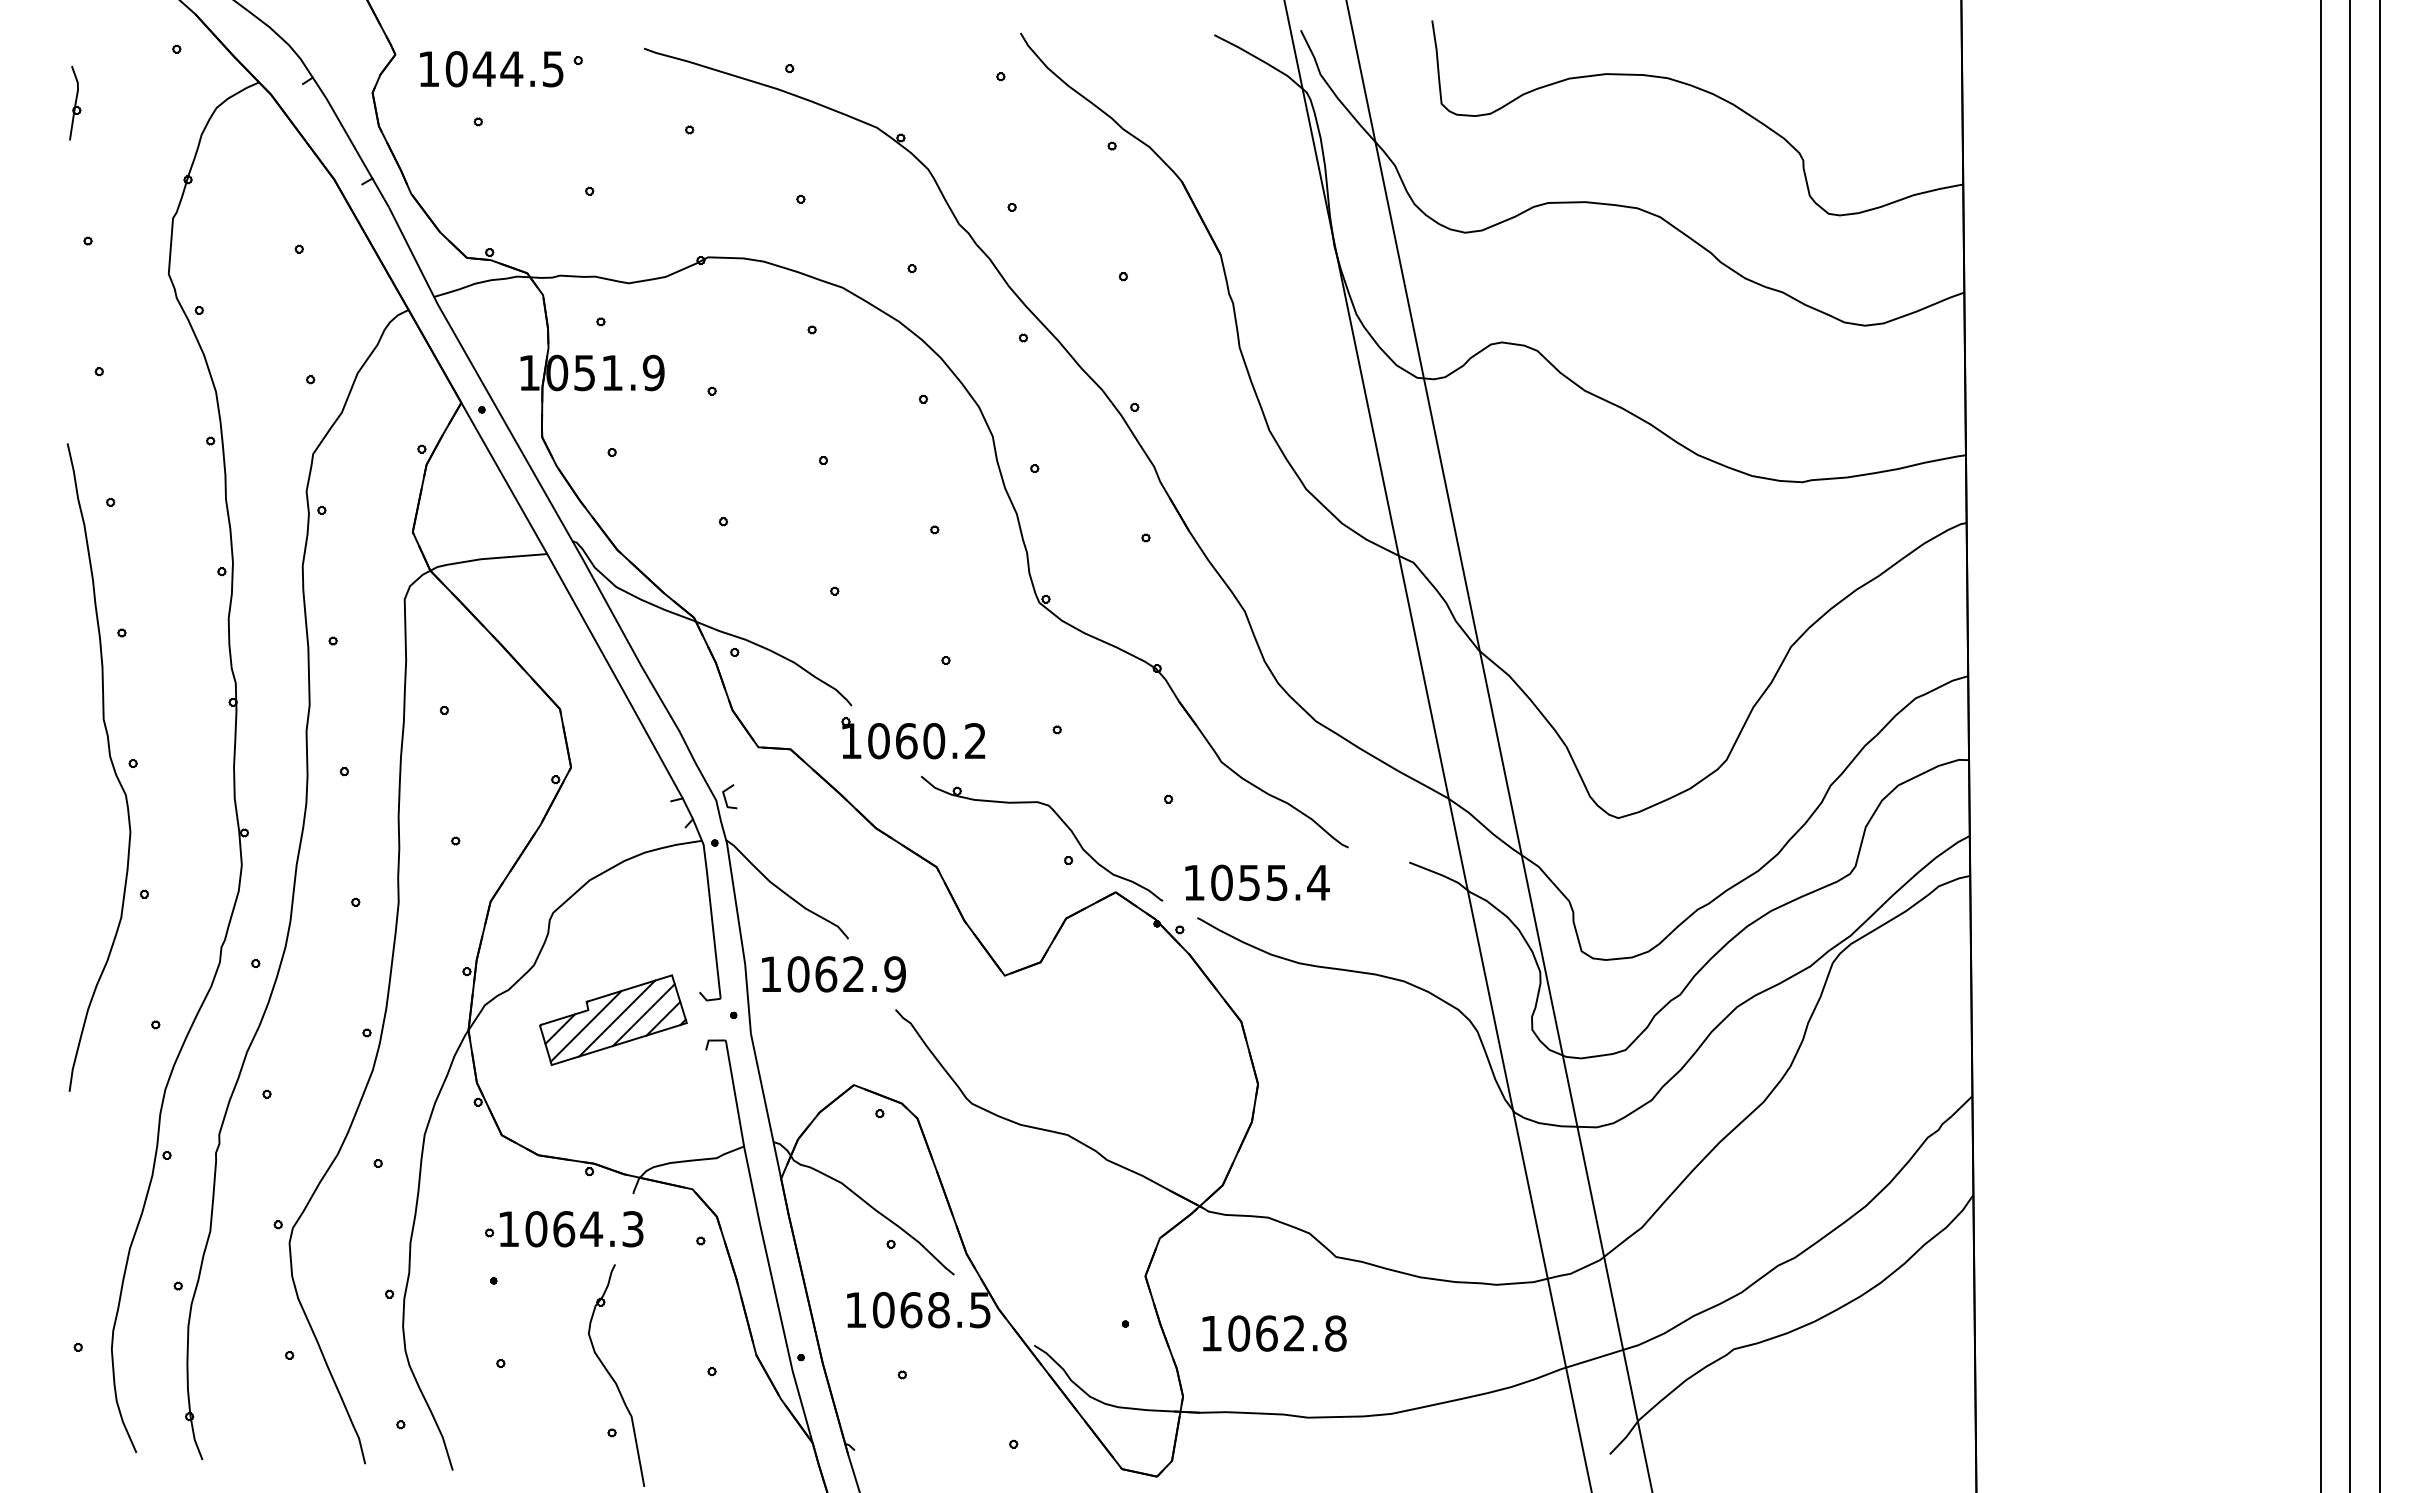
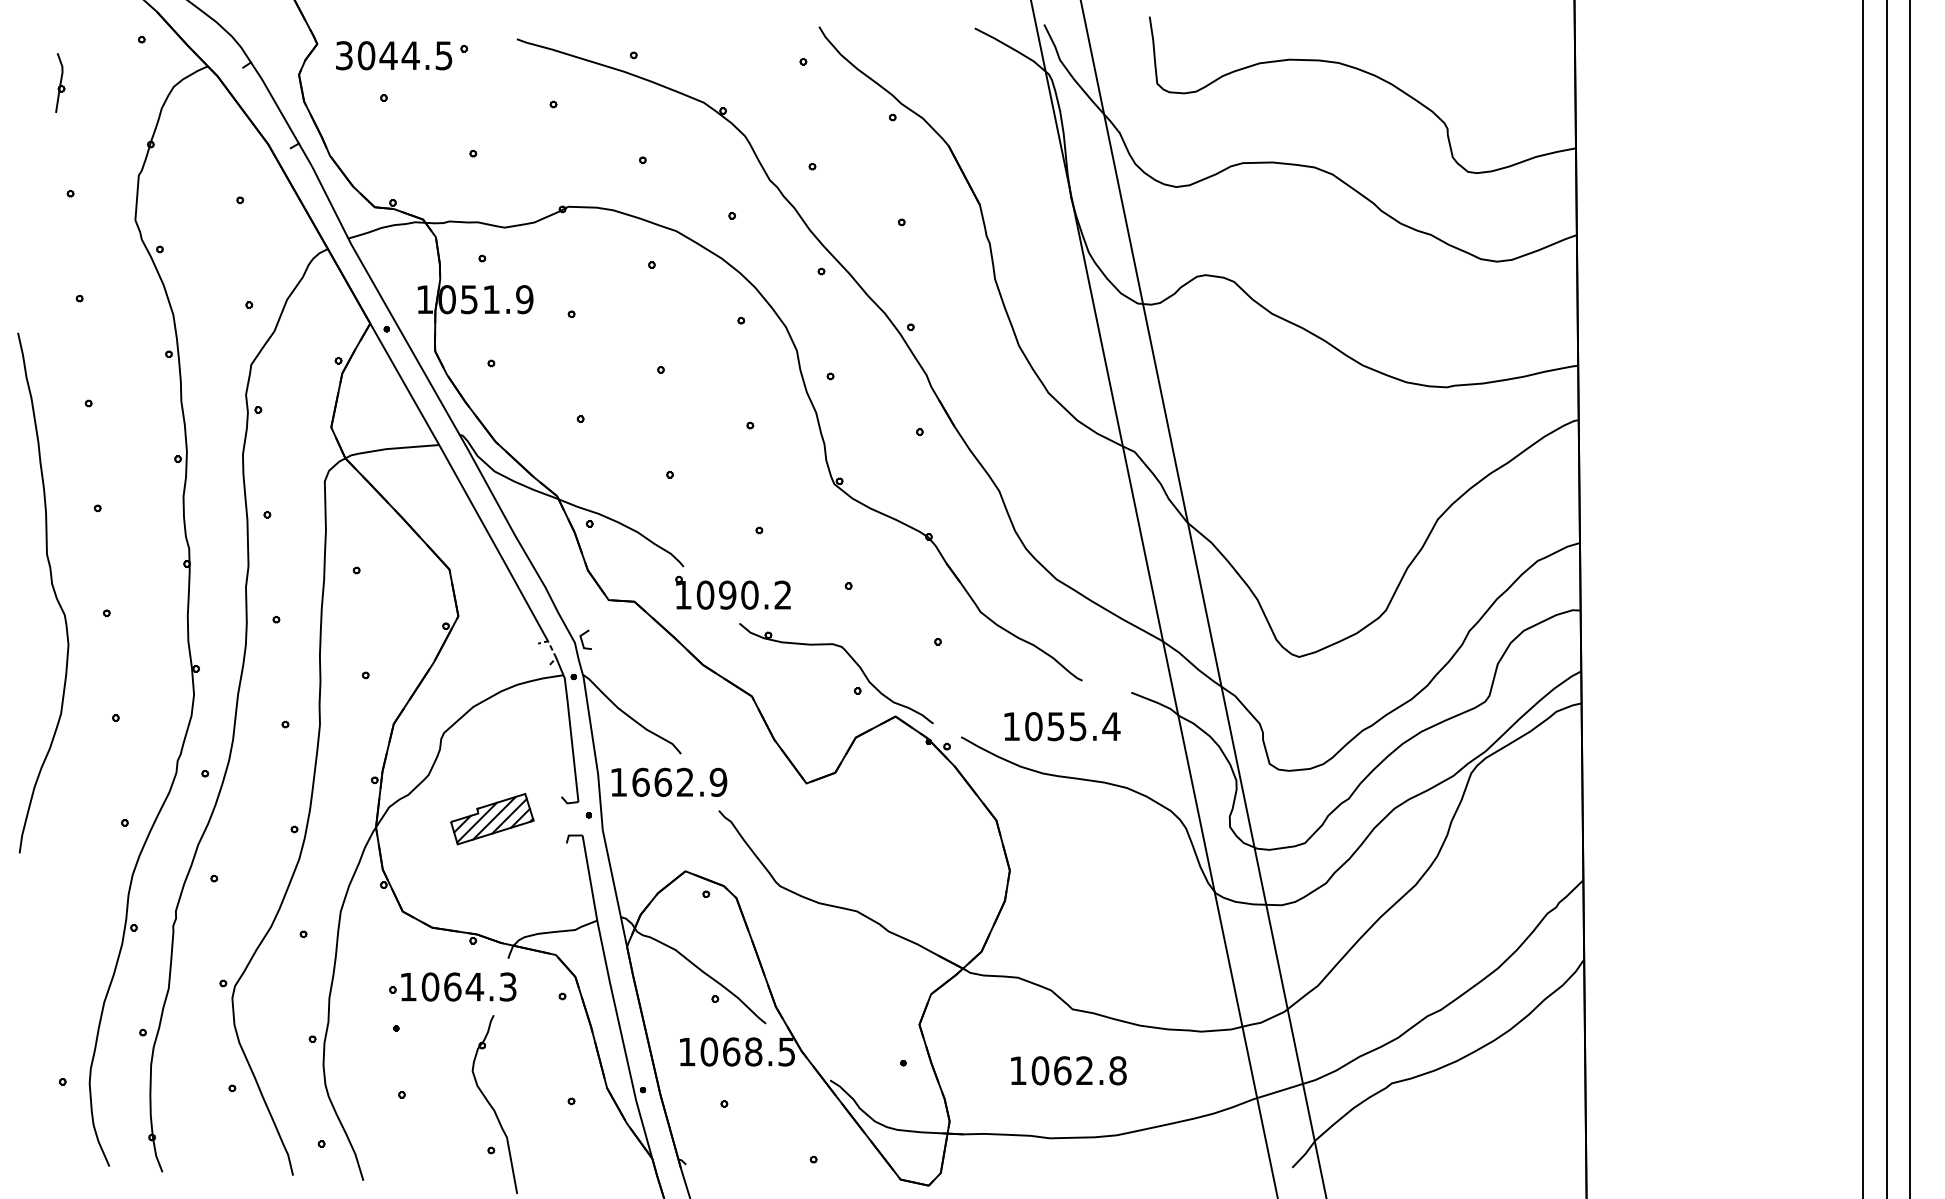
text: (428, 69) -> (343, 56), 1044.5 -> 3044.5
text: (906, 741) -> (727, 595), 1060.2 -> 1090.2
curve: (111, 764) -> (53, 590), moved
line: (687, 807) -> (551, 648), solid -> dashed
text: (1257, 882) -> (1062, 726), moved
text: (798, 974) -> (640, 782), 1062.9 -> 1662.9
part: (613, 1019) -> (492, 818), size x0.7
text: (1274, 1333) -> (1068, 1070), moved

